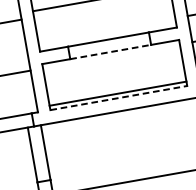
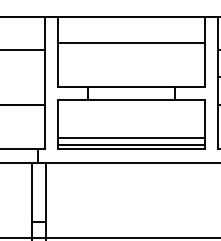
line: (111, 52) -> (132, 100), dashed -> solid
line: (116, 87) -> (131, 138), added
line: (119, 97) -> (132, 149), dashed -> solid

